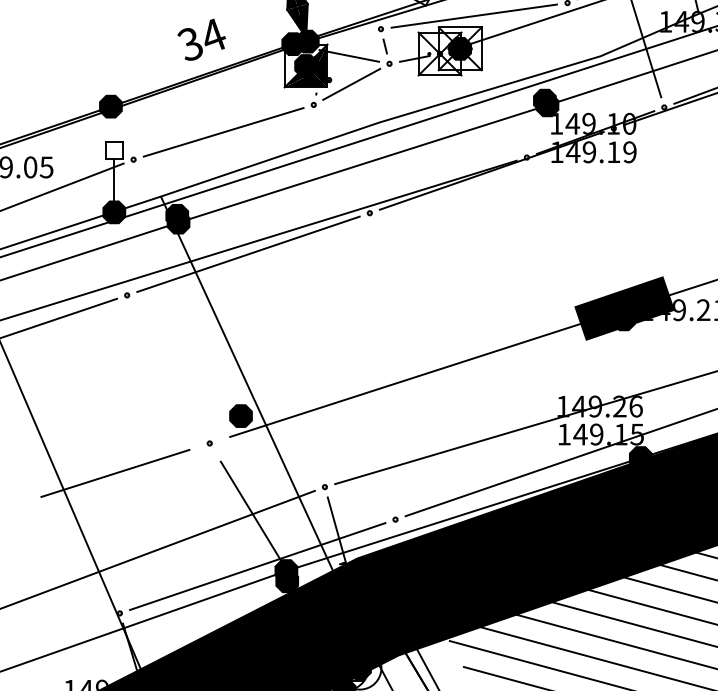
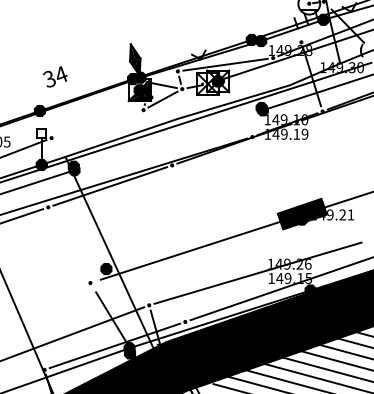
text: (202, 39) -> (55, 76), moved
line: (223, 131) -> (97, 123), removed
line: (362, 164) -> (168, 140), removed
line: (115, 473) -> (42, 298), removed

